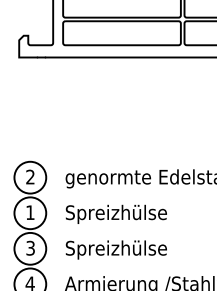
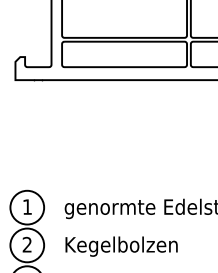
text: (30, 176) -> (27, 206), 2 -> 1
text: (30, 212) -> (27, 244), 1 -> 2
text: (118, 213) -> (120, 245), Spreizhülse -> Kegelbolzen

